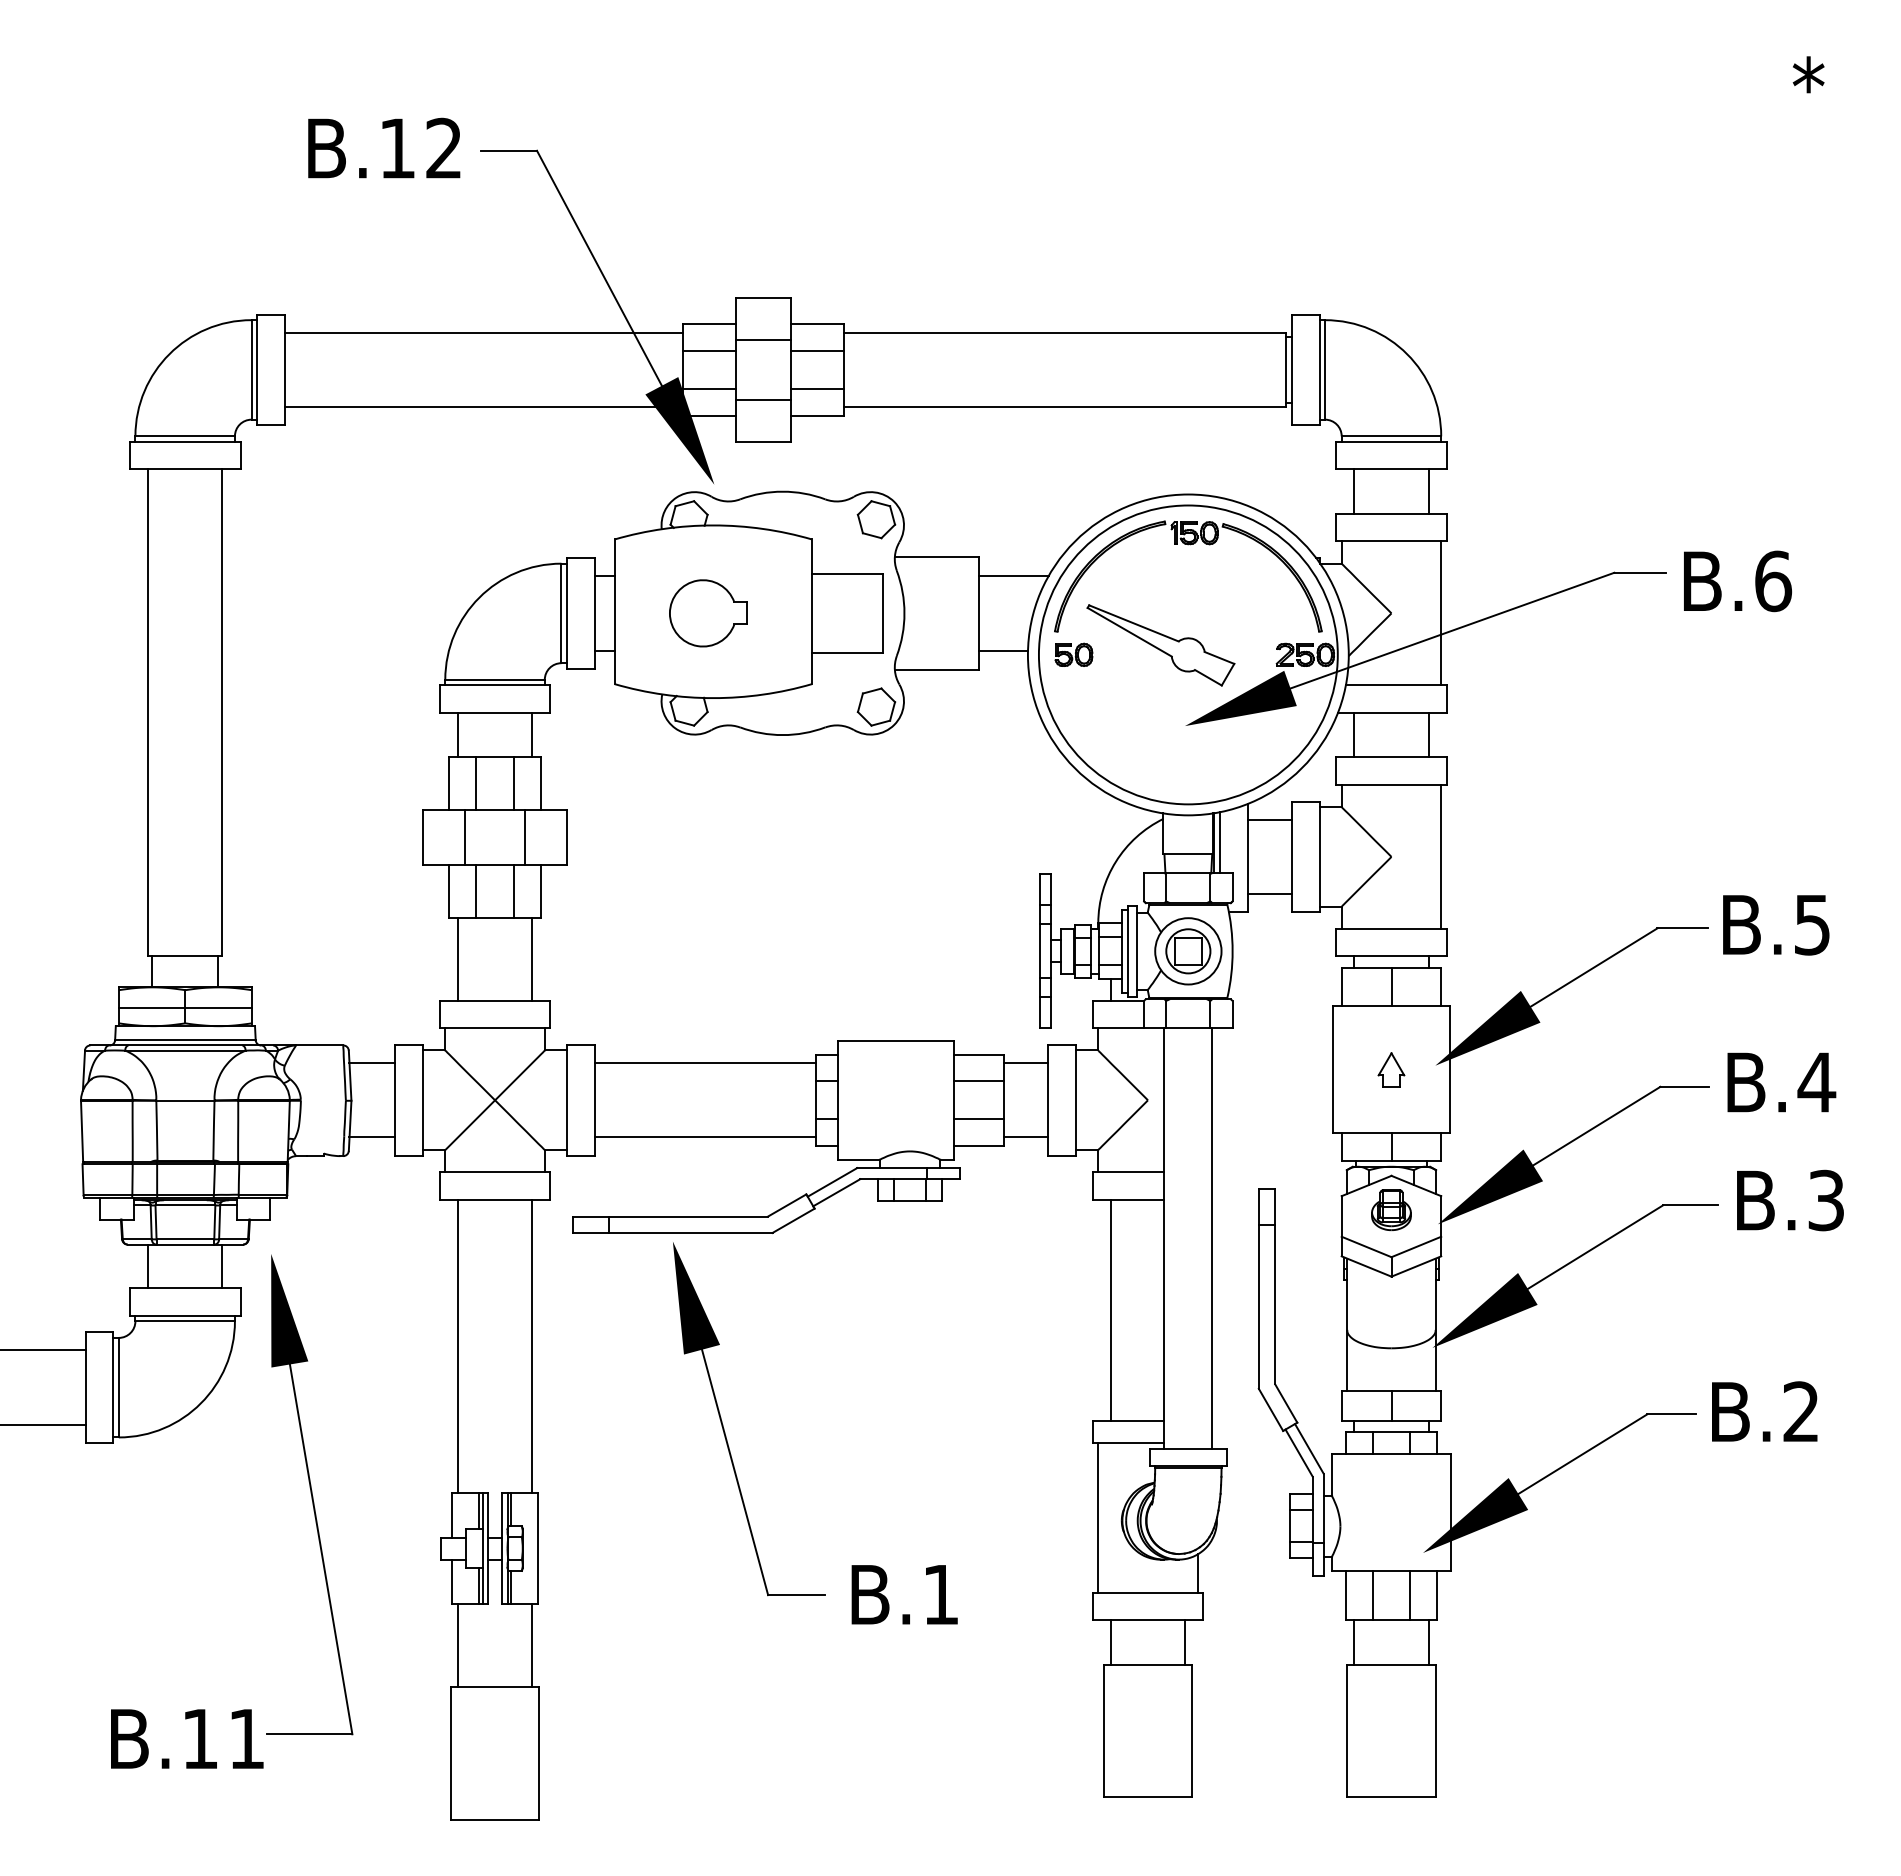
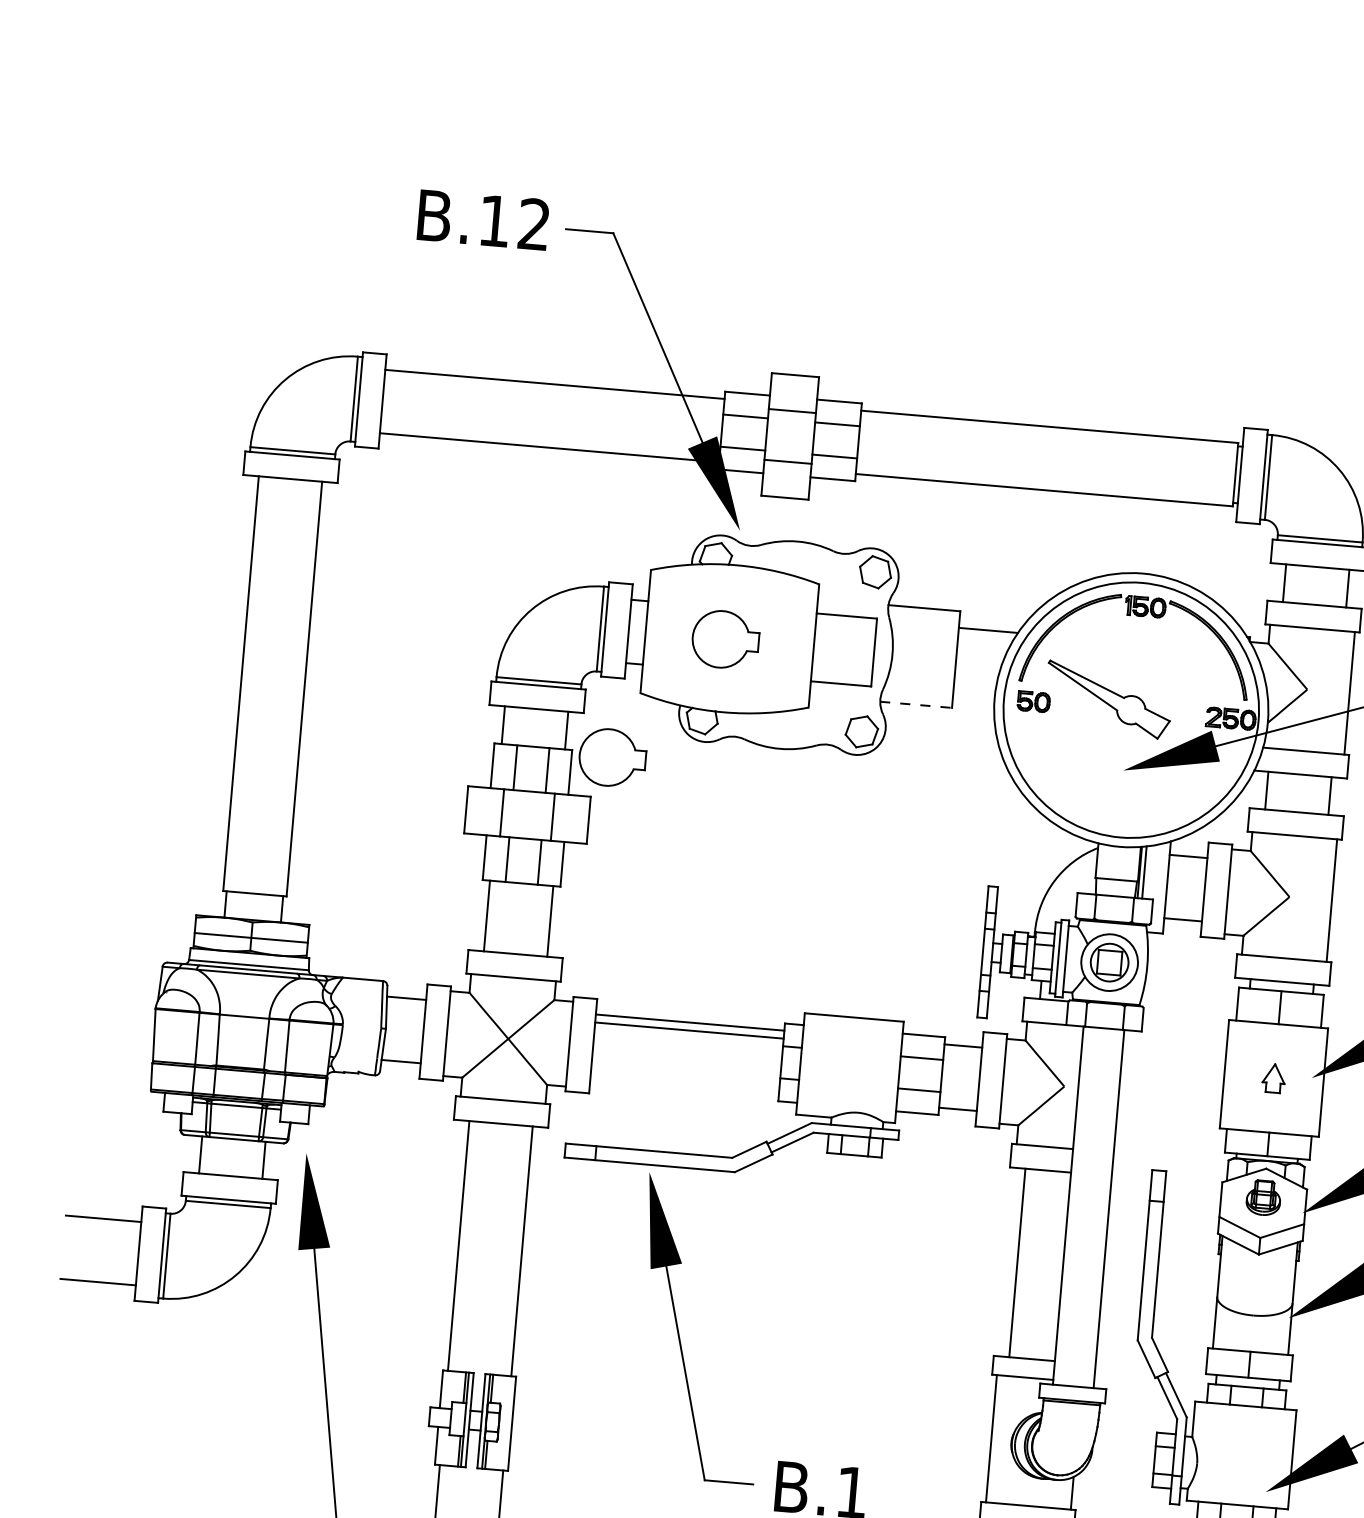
line: (1003, 650) -> (974, 692), removed
line: (937, 670) -> (916, 705), solid -> dashed
part: (588, 762) -> (612, 758), added
line: (705, 1137) -> (689, 1030), moved

